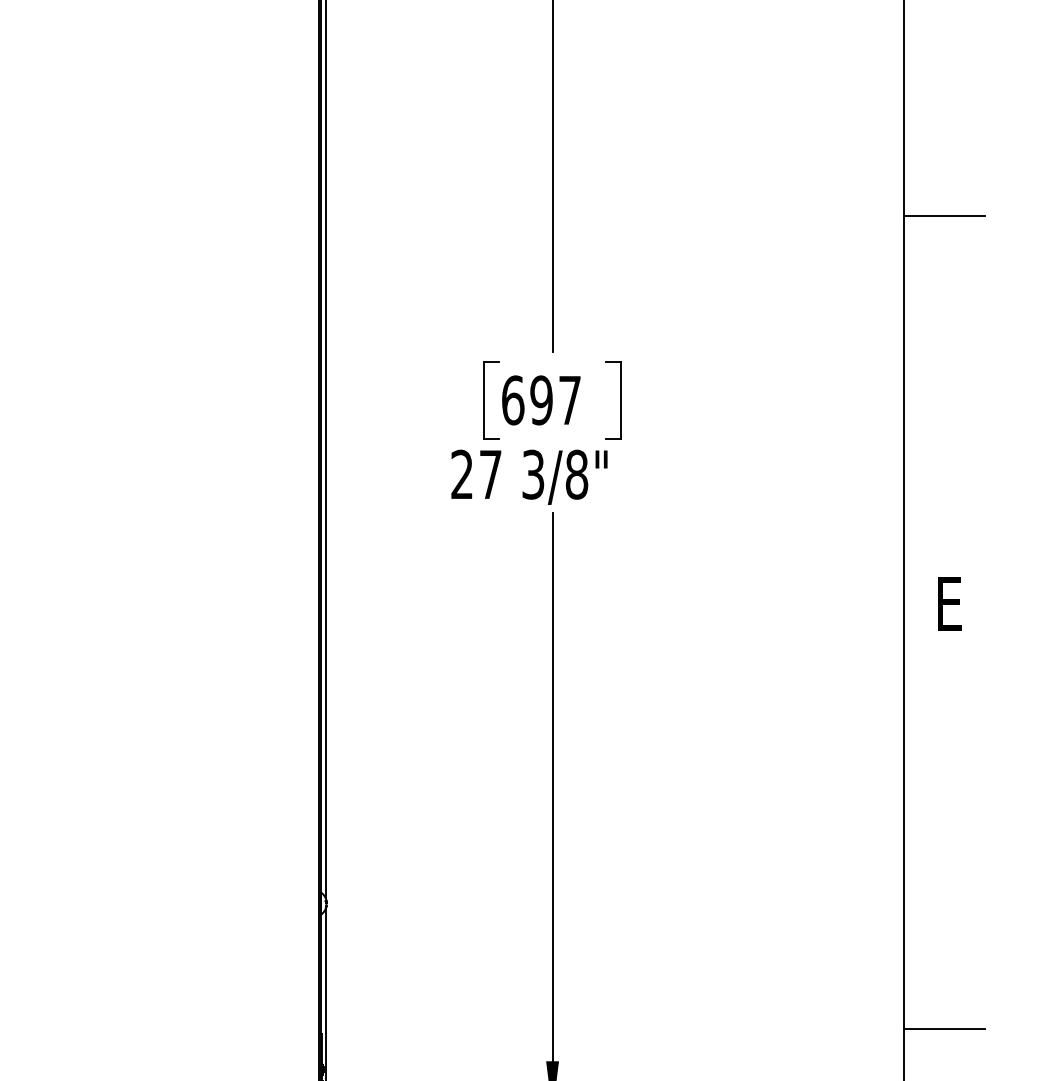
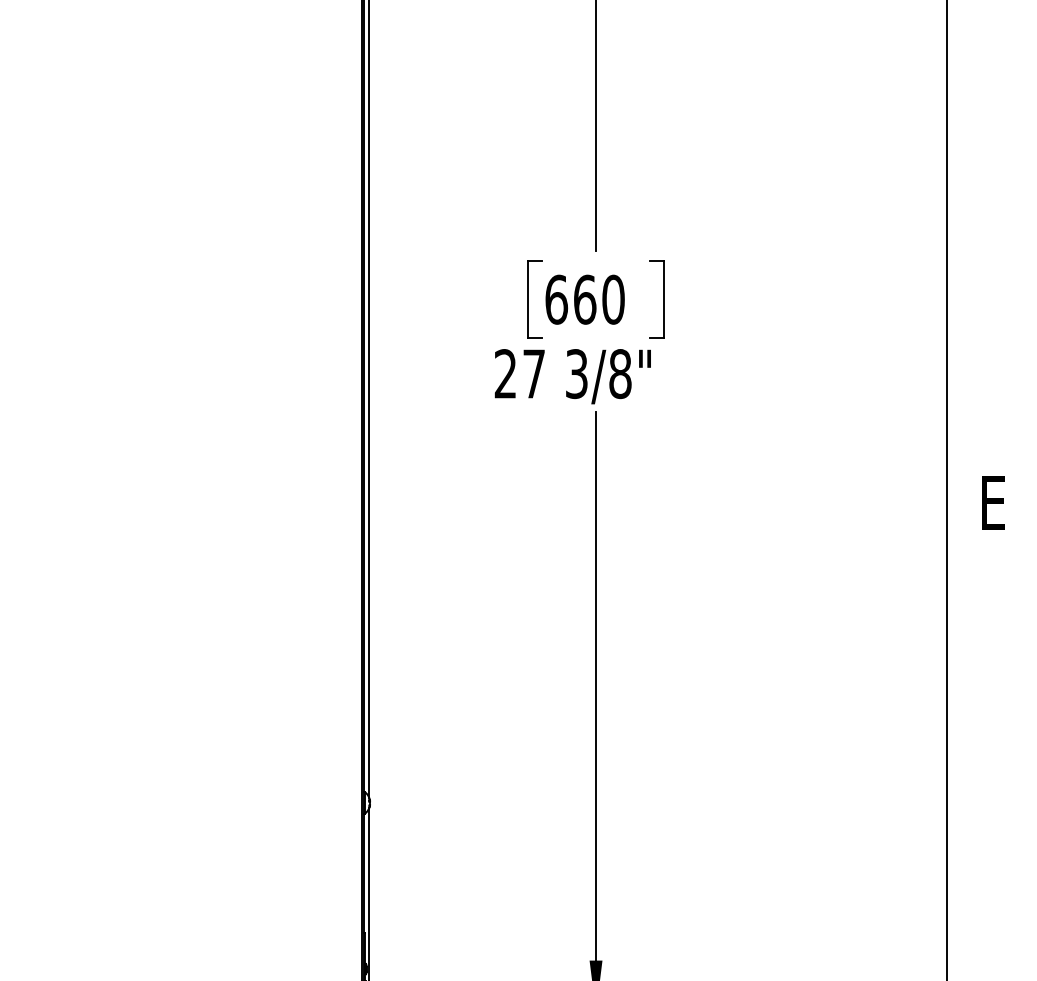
line: (944, 216) -> (987, 115), removed
text: (555, 400) -> (598, 299), 697 -> 660
line: (944, 1028) -> (987, 927), removed

